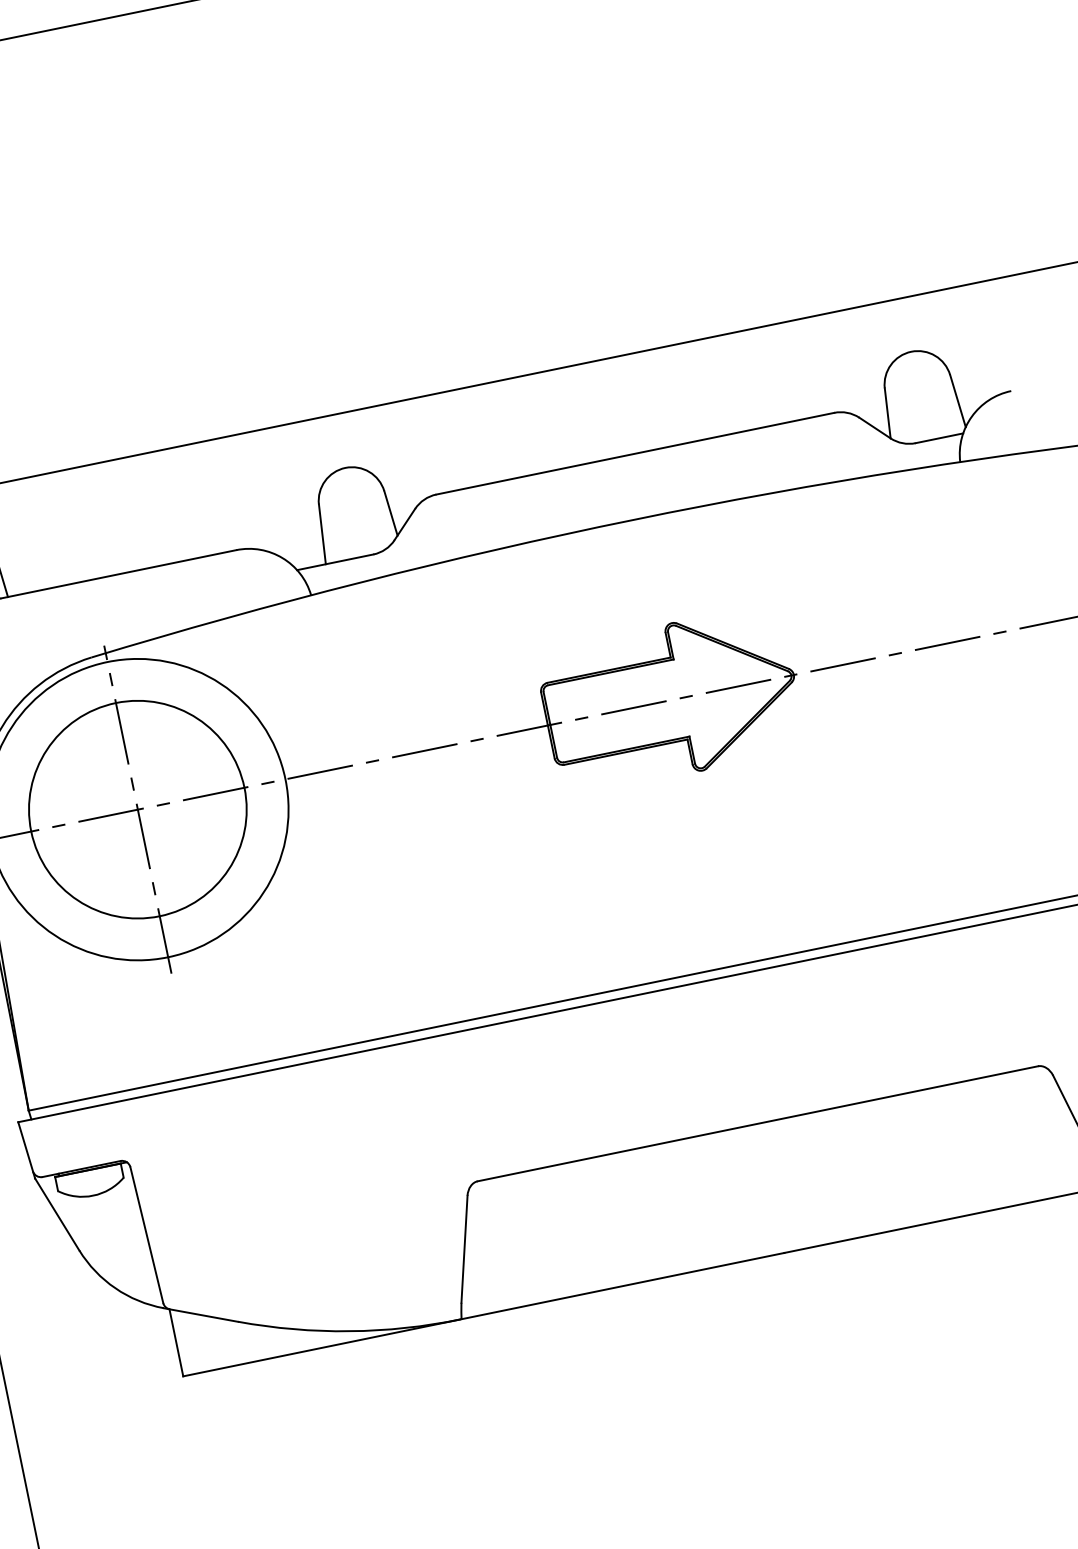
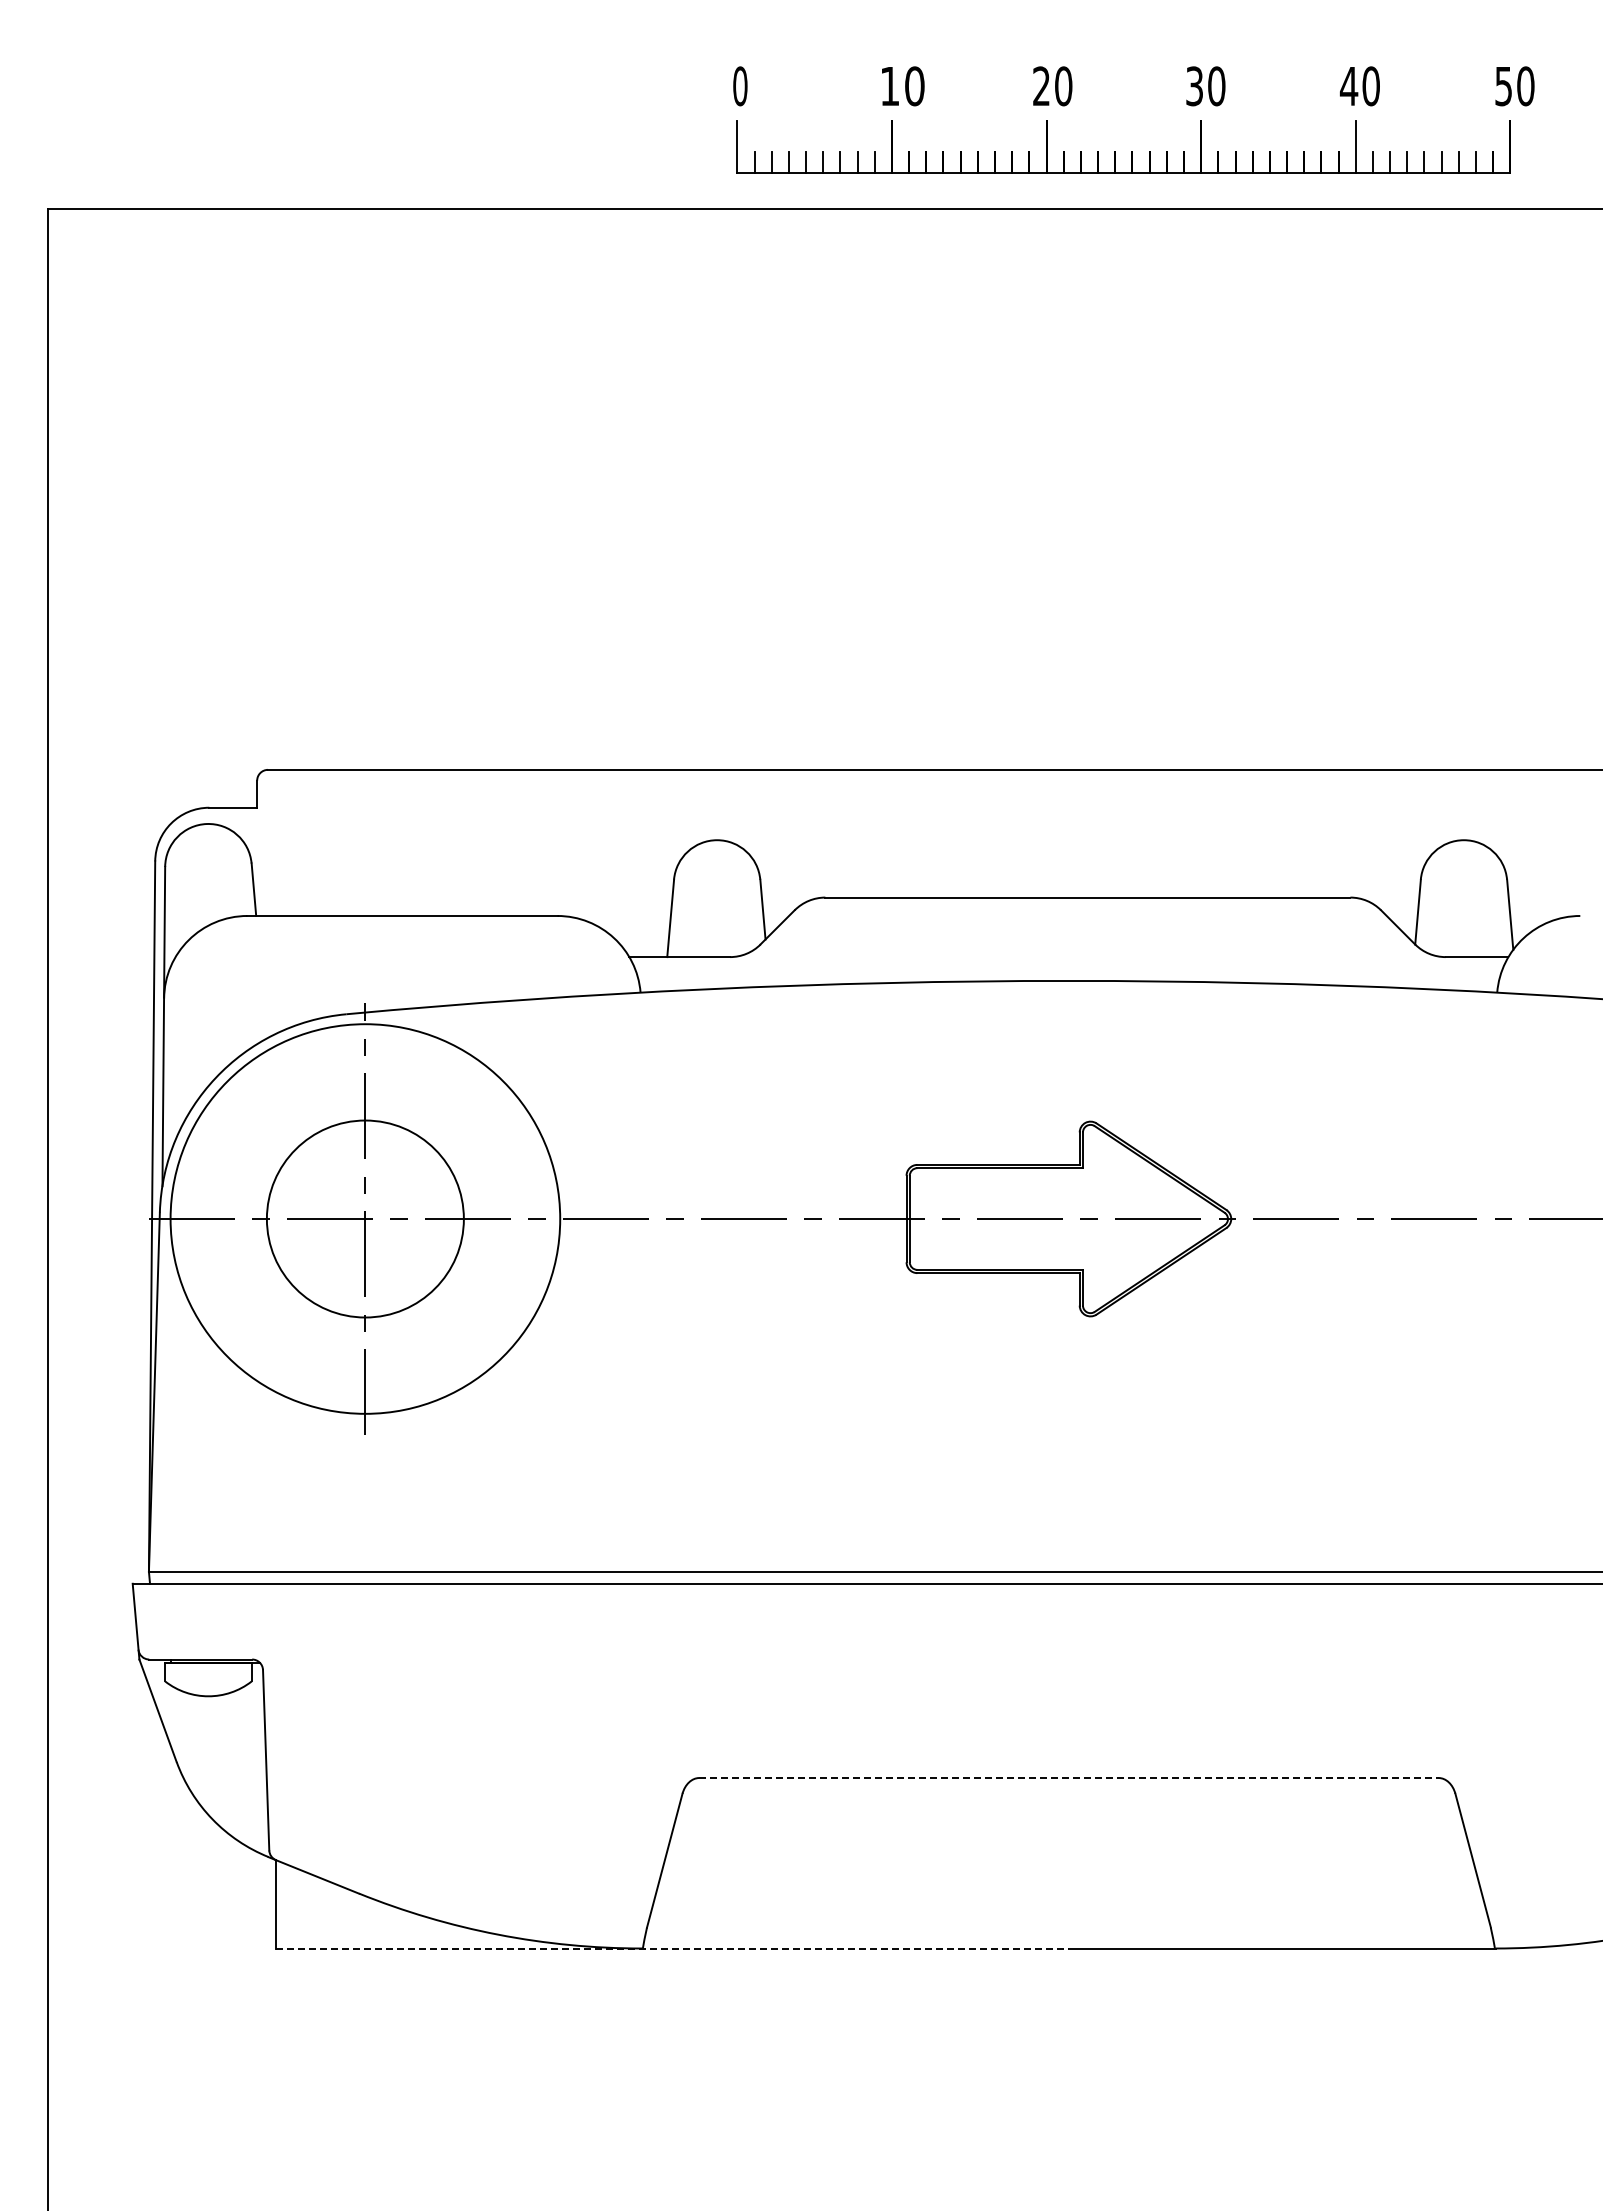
circle: (137, 809) -> (365, 1218), size x0.7
line: (757, 1124) -> (1068, 1778), solid -> dashed
line: (484, 1314) -> (672, 1948), solid -> dashed

